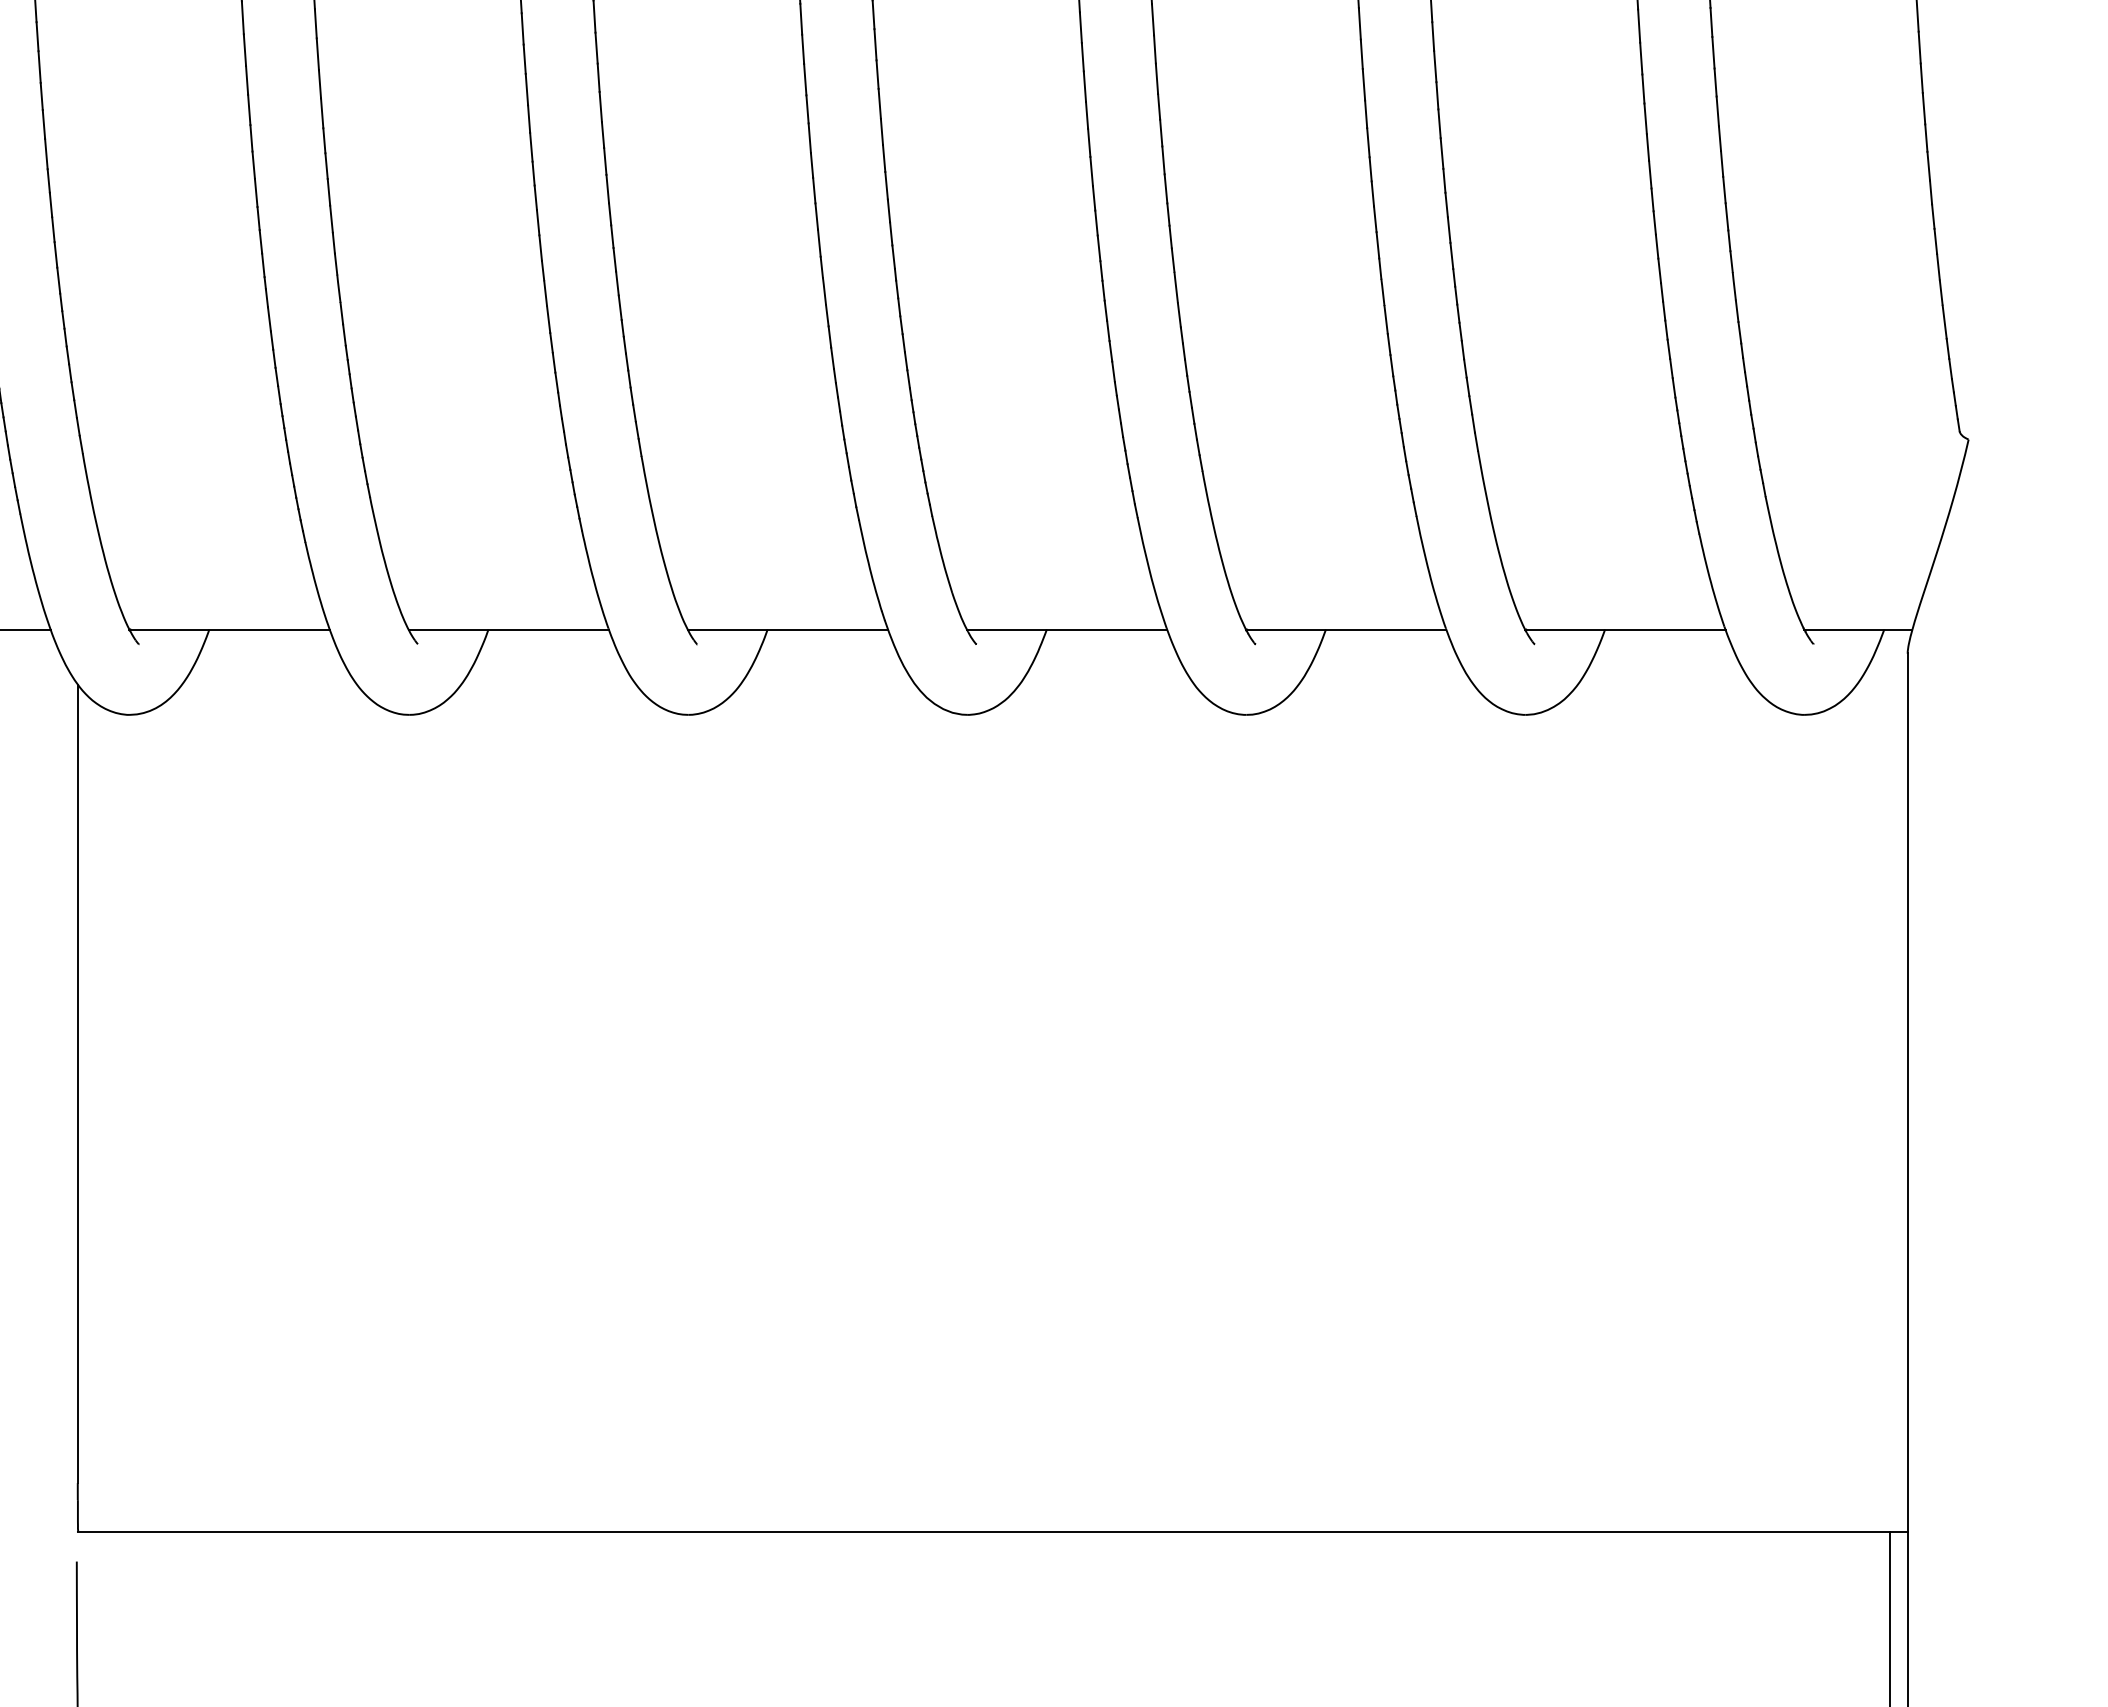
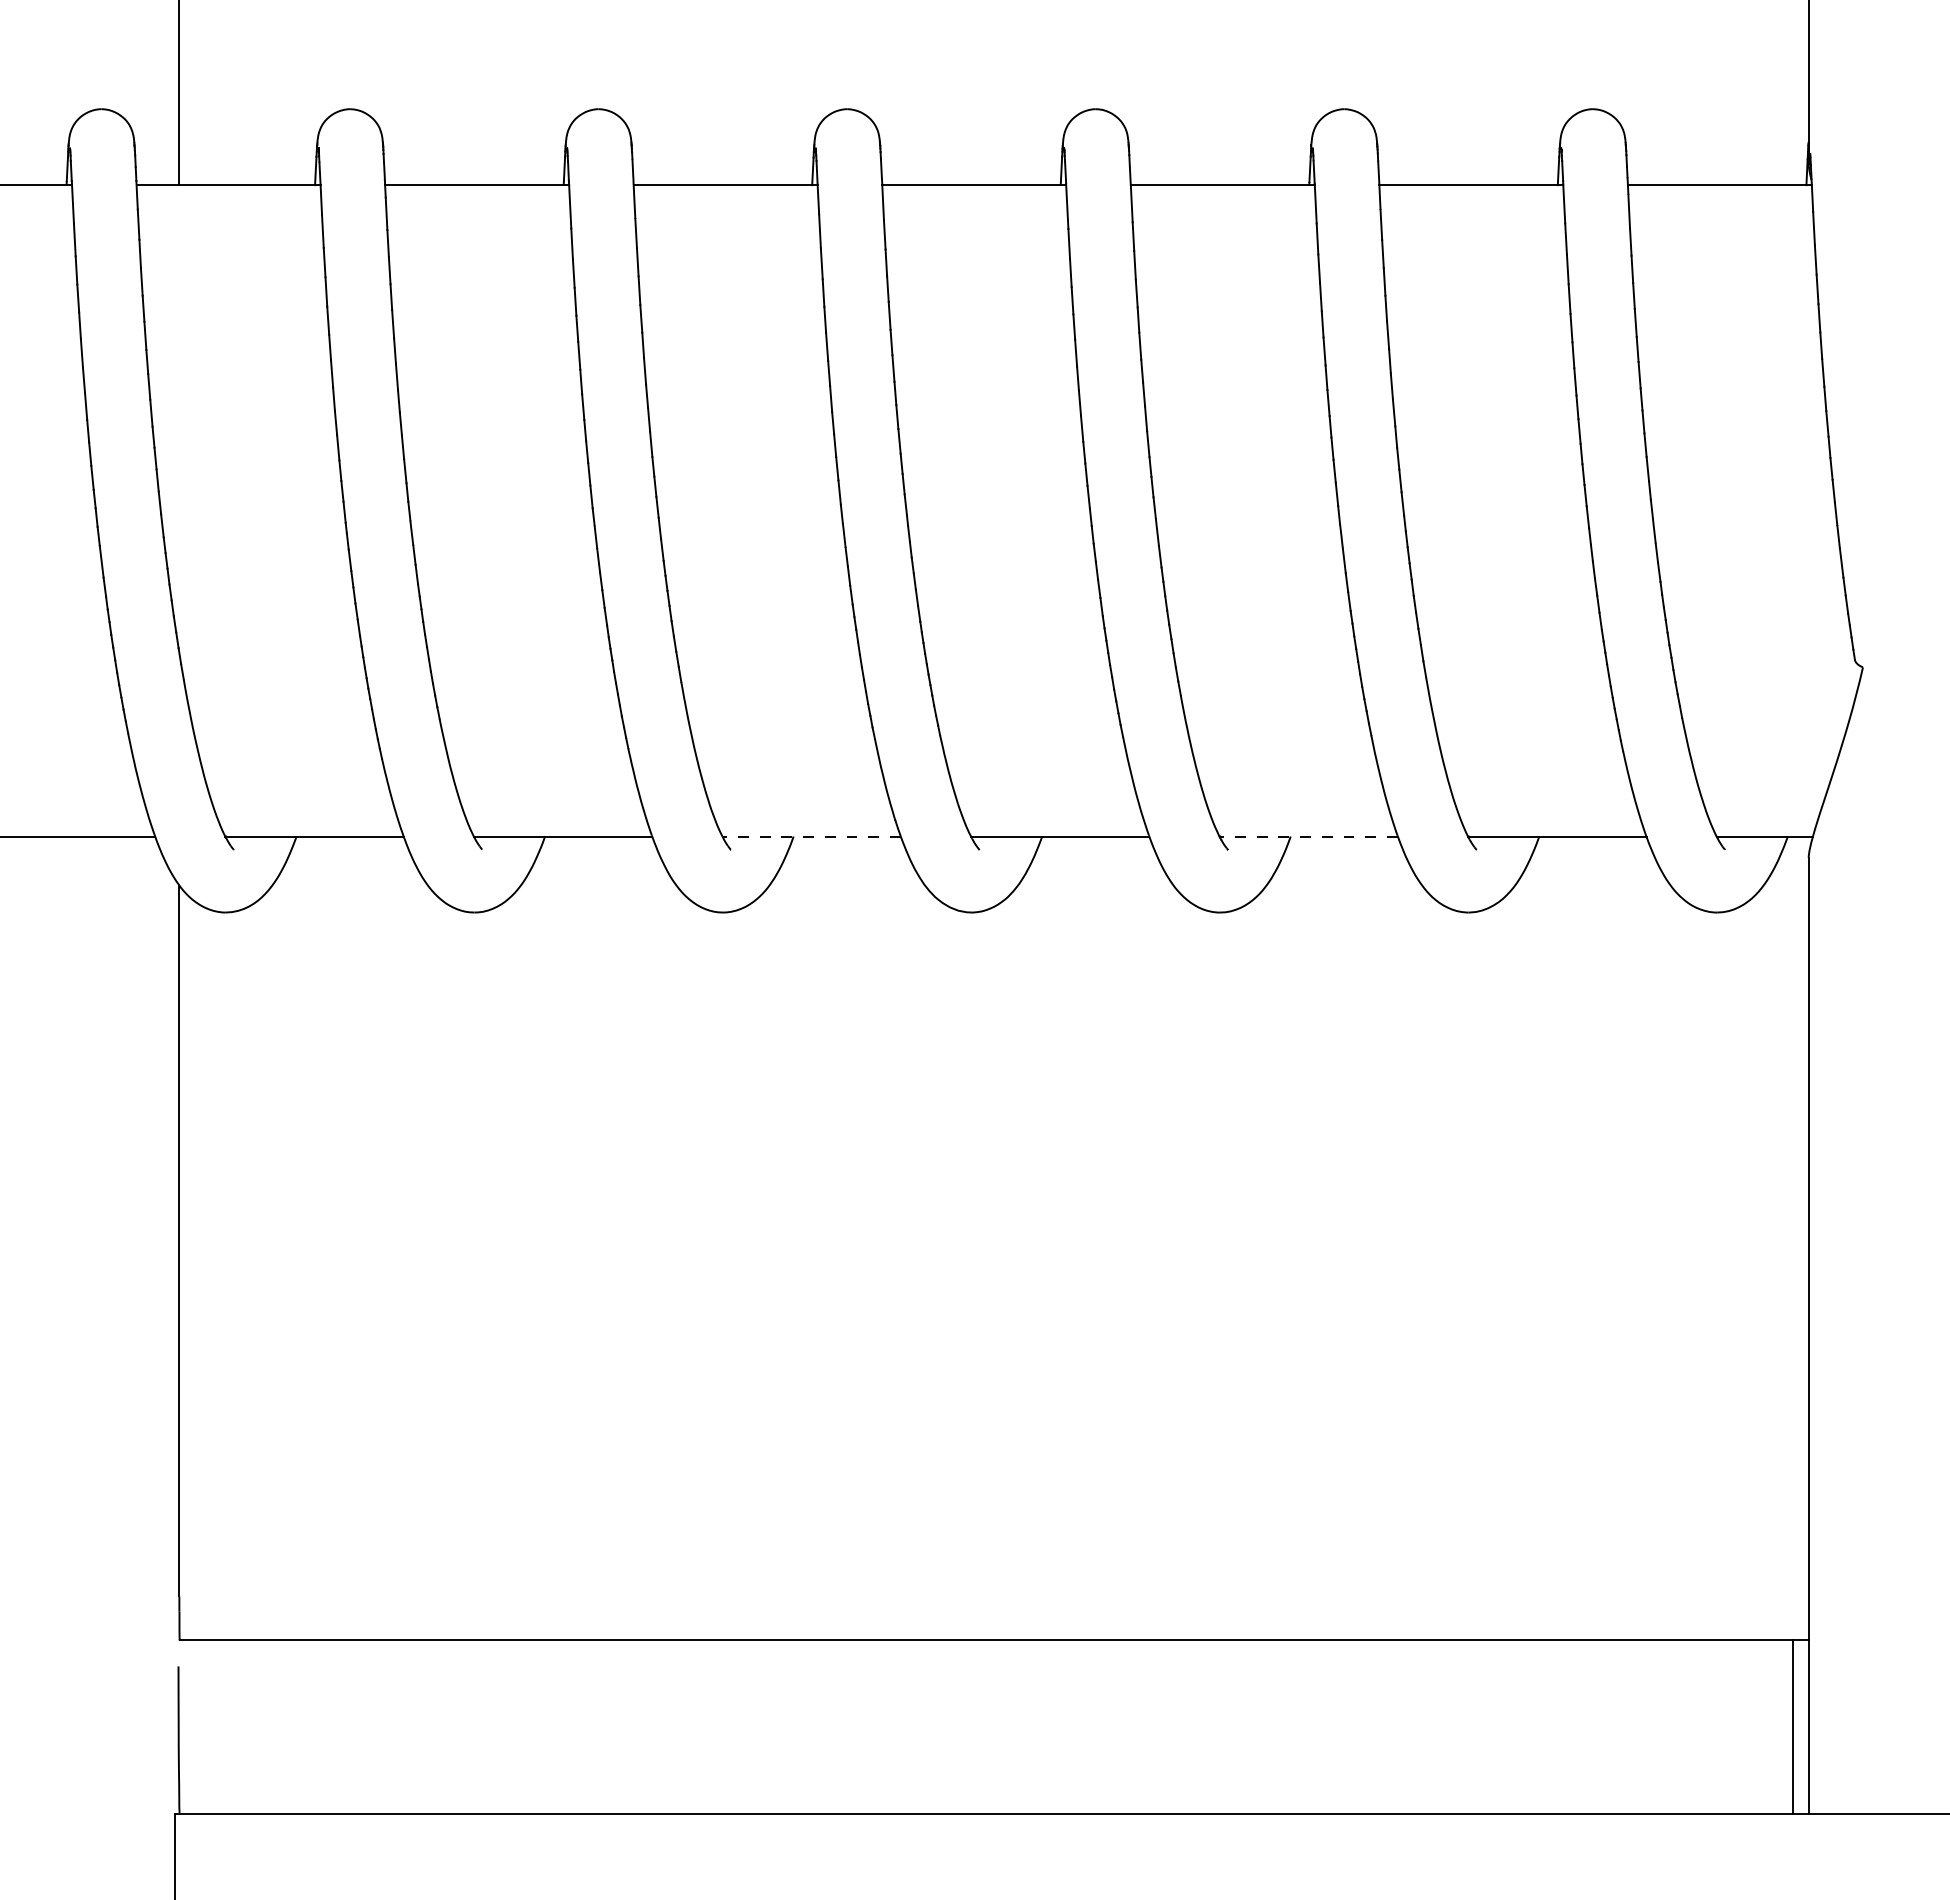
line: (787, 629) -> (811, 836), solid -> dashed
line: (1345, 629) -> (1308, 836), solid -> dashed

